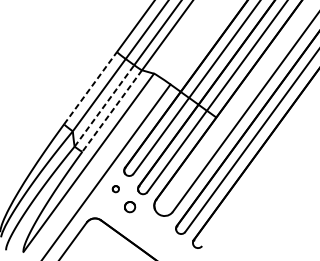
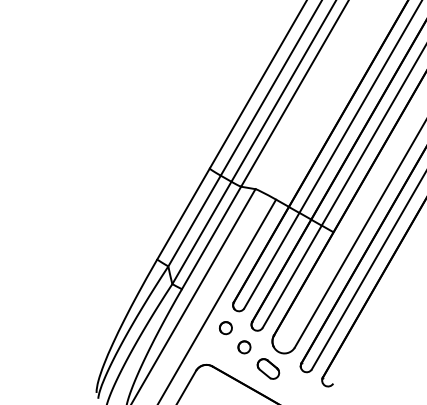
line: (90, 87) -> (183, 213), dashed -> solid
line: (104, 105) -> (202, 232), dashed -> solid
line: (112, 111) -> (211, 238), dashed -> solid
part: (115, 189) -> (225, 328), size x1.67
part: (148, 227) -> (268, 368), added

